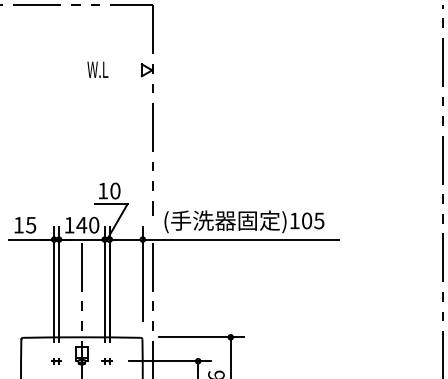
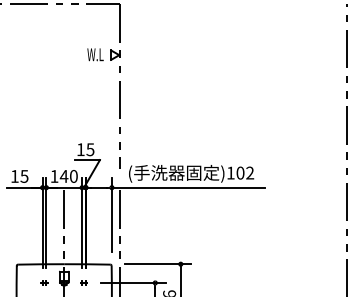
text: (97, 69) -> (95, 54), moved
text: (115, 190) -> (90, 149), 10 -> 15
text: (319, 220) -> (250, 172), )105 -> )102

